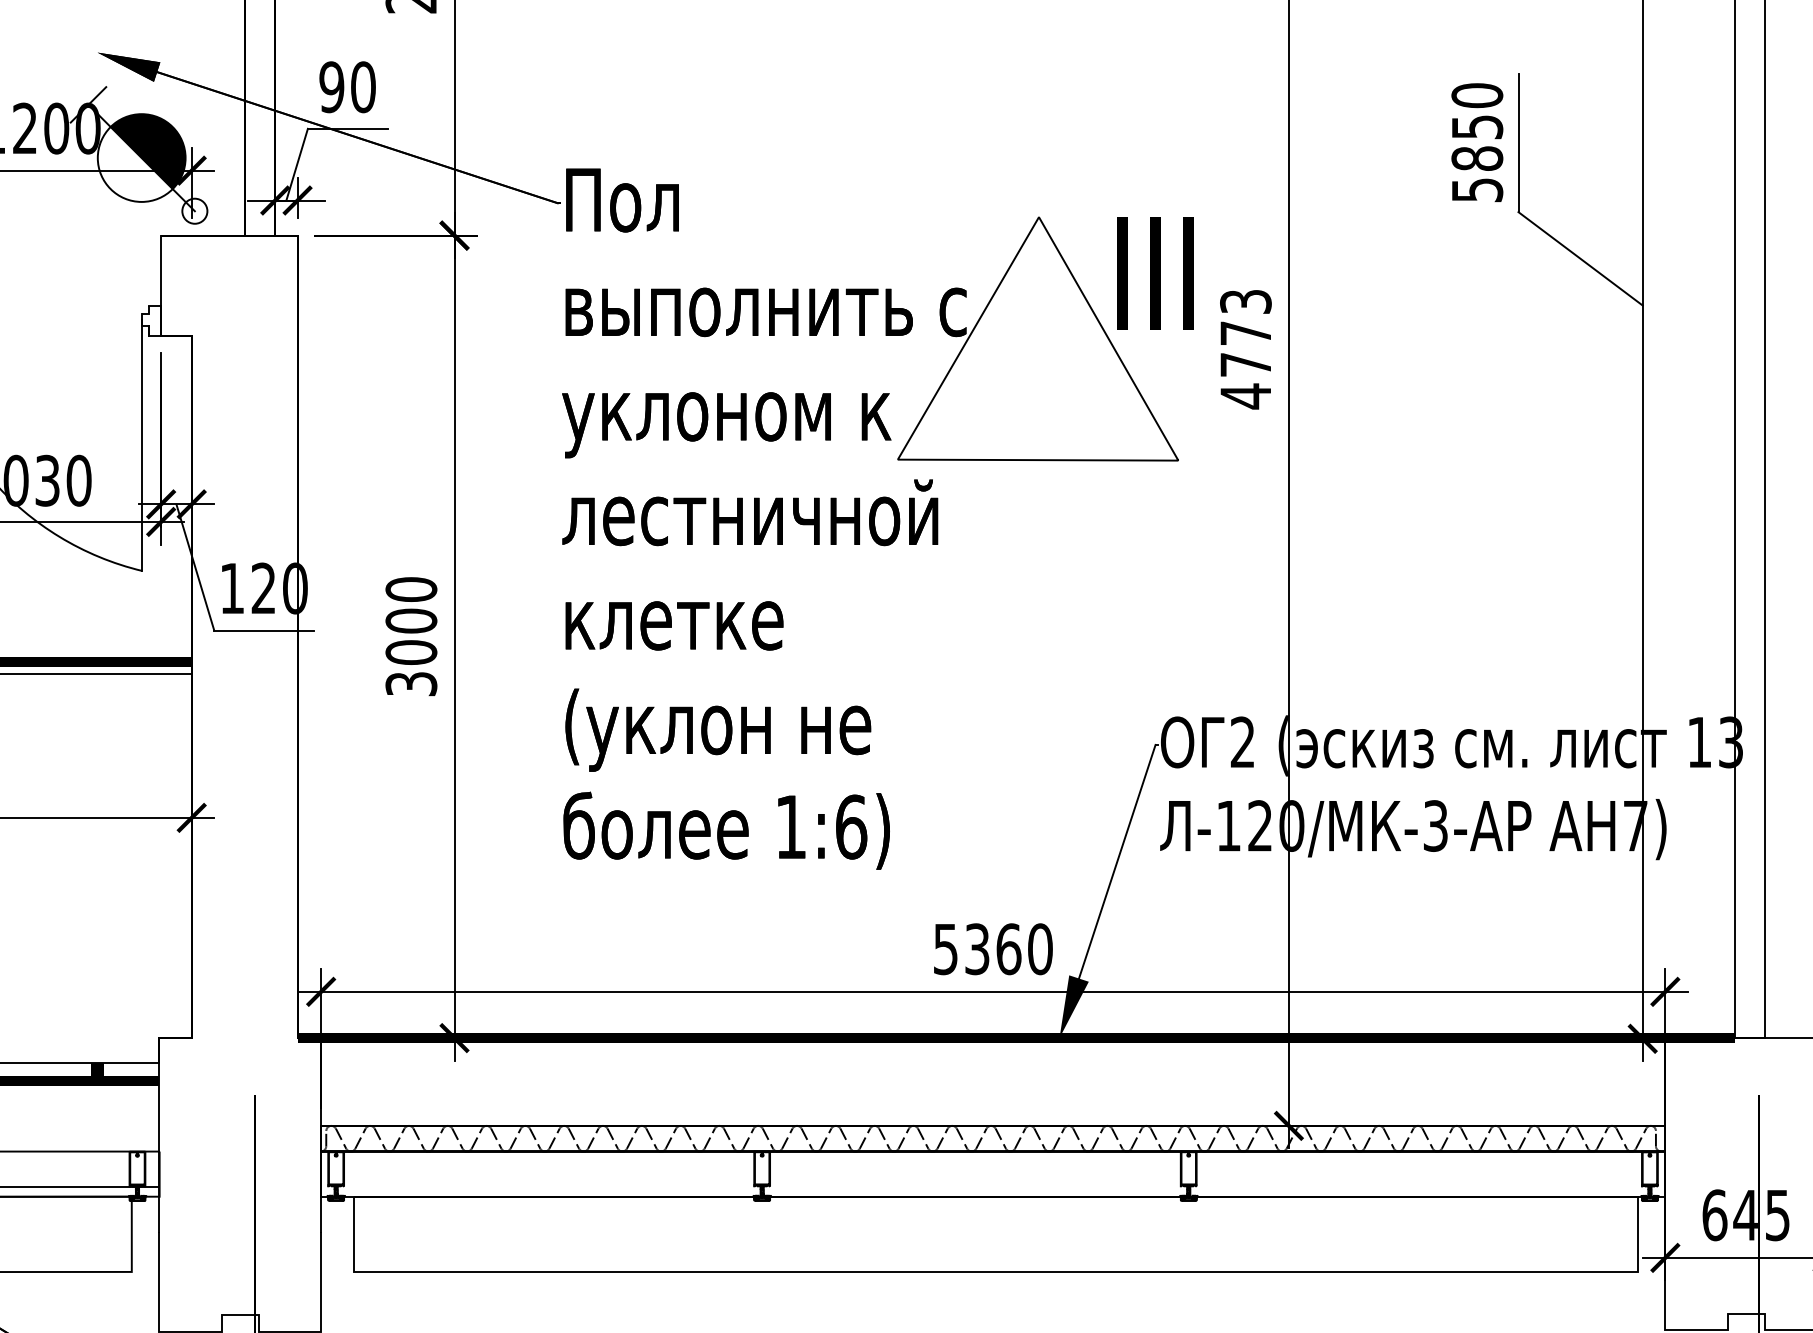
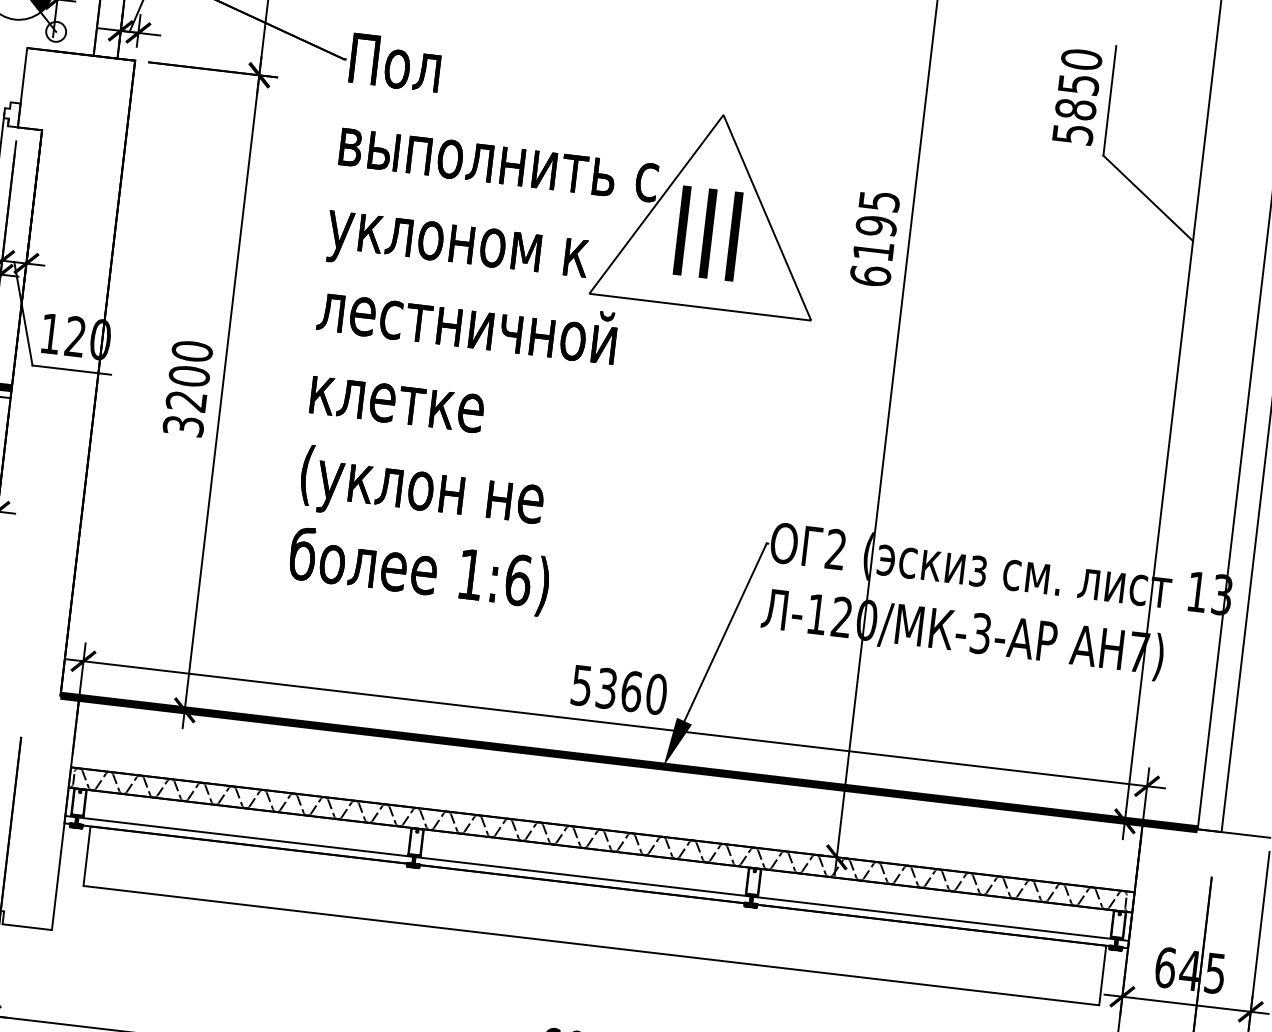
text: (1155, 273) -> (708, 233), moved
text: (1245, 349) -> (874, 238), 4773 -> 6195
text: (411, 652) -> (186, 401), 3000 -> 3200
line: (993, 1187) -> (597, 878), added

